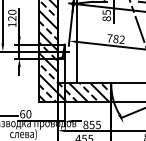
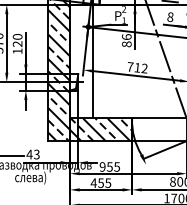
text: (106, 12) -> (126, 37), 85 -> 86
text: (116, 38) -> (137, 67), 782 -> 712
text: (25, 114) -> (32, 154), 60 -> 43
text: (85, 124) -> (102, 166), 855 -> 955

